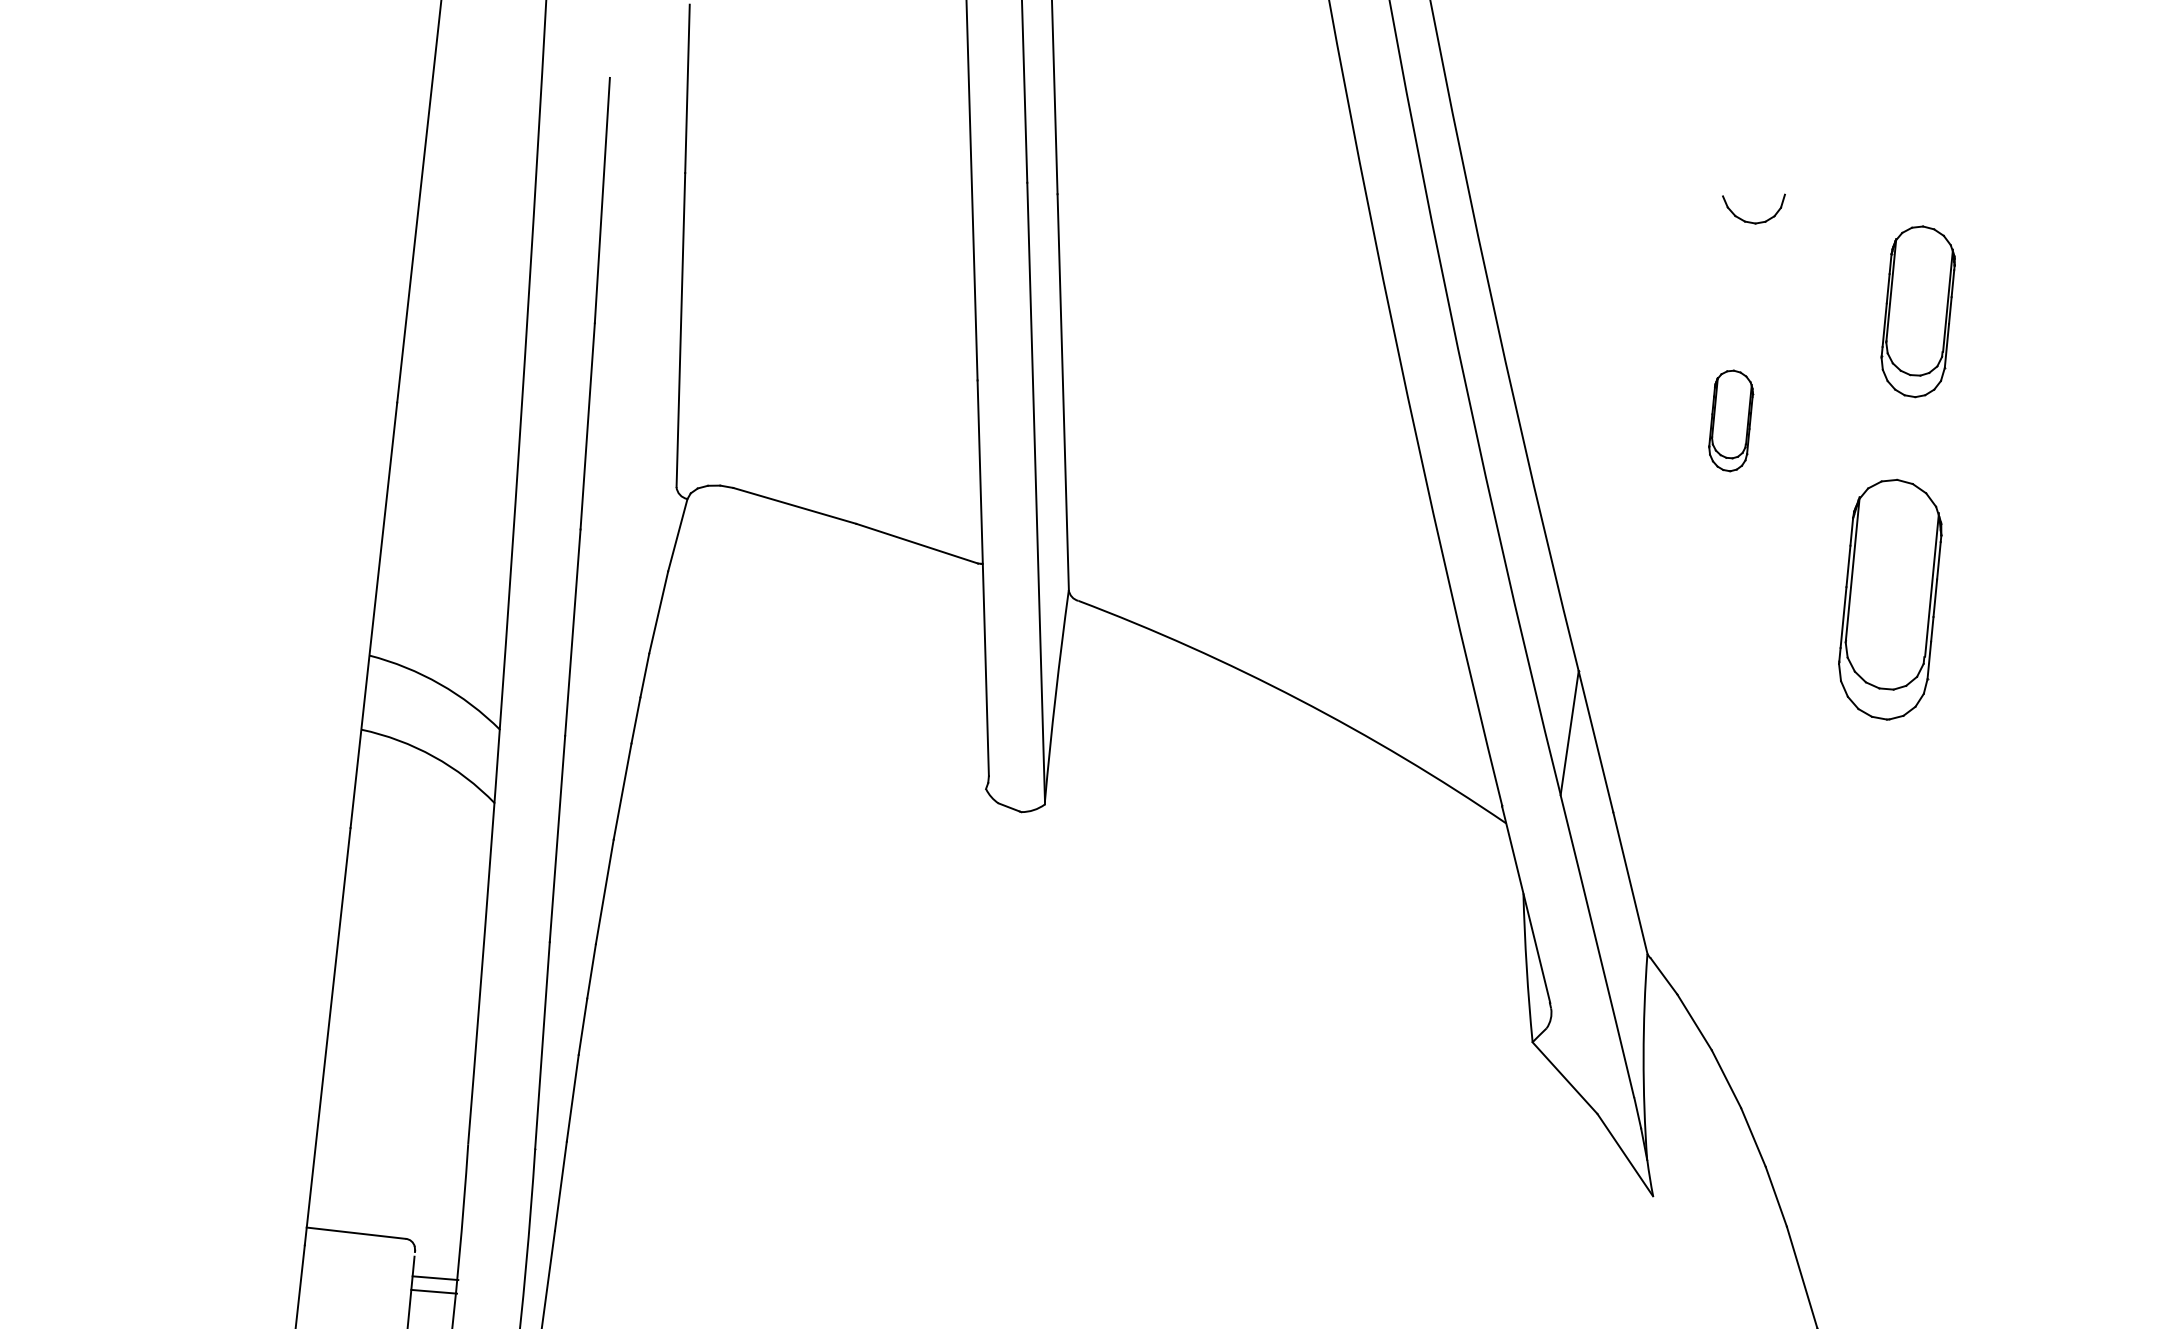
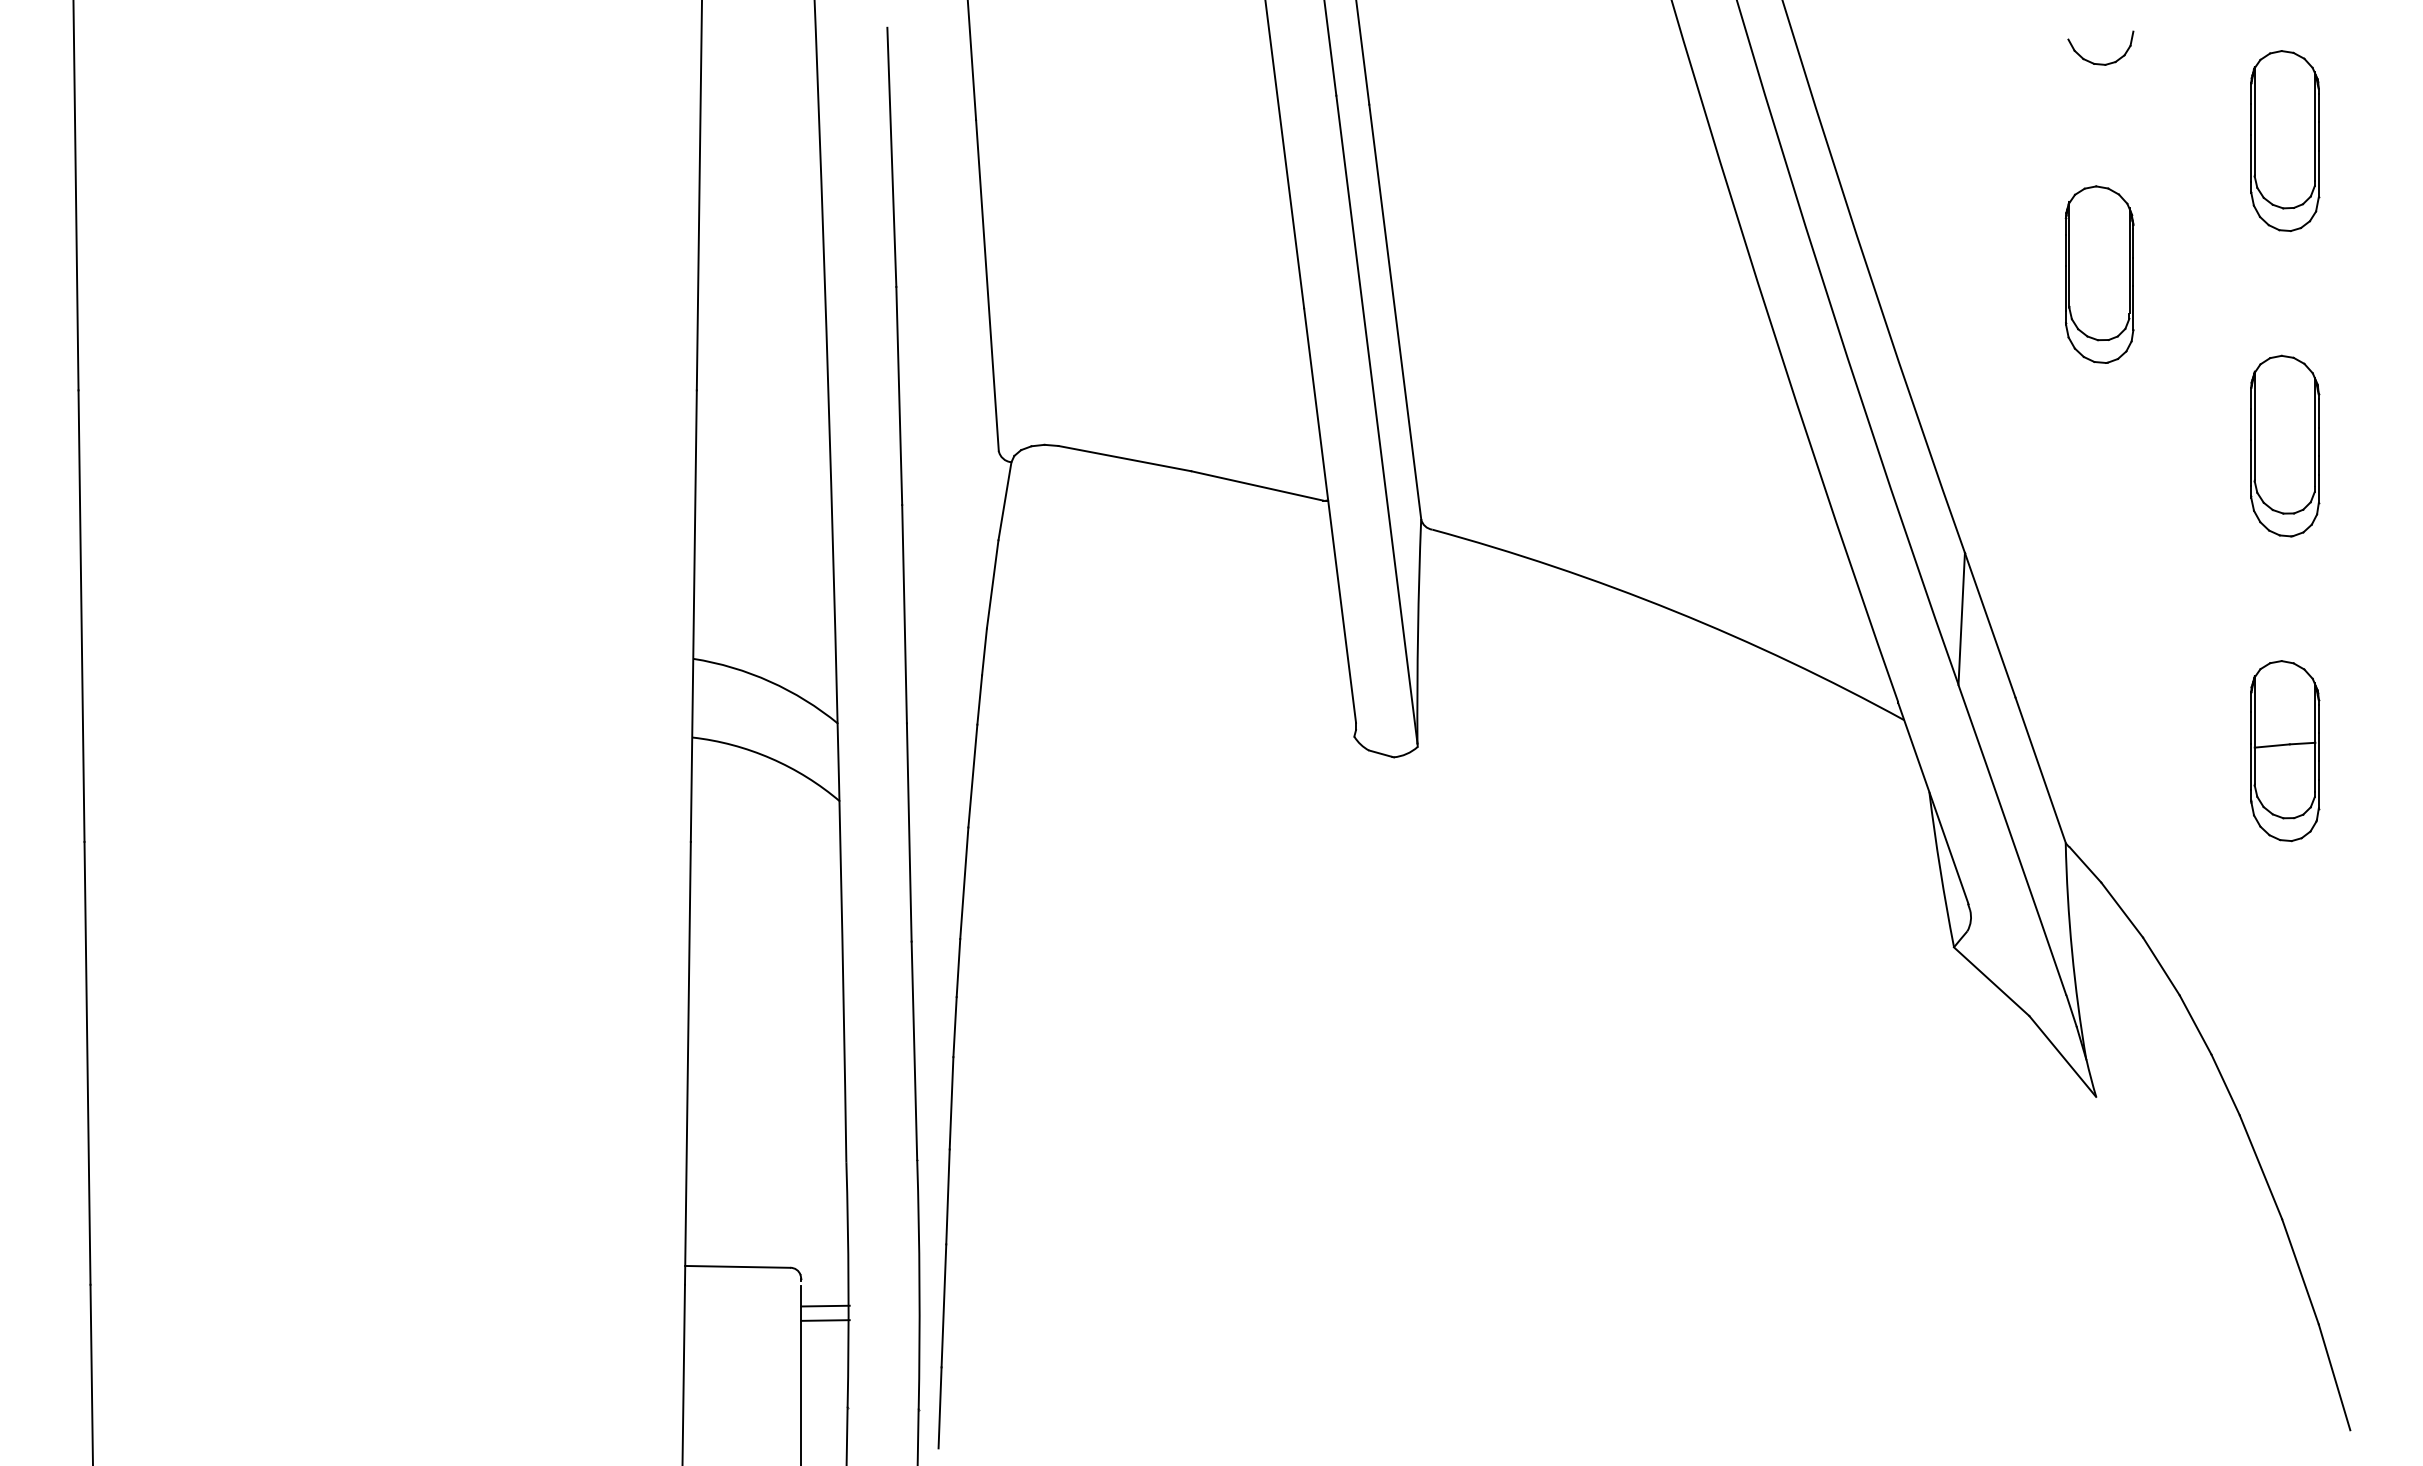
part: (1730, 420) -> (2099, 274), size x1.67
part: (1890, 598) -> (2285, 445), size x0.71
part: (1863, 887) -> (2285, 751), added

